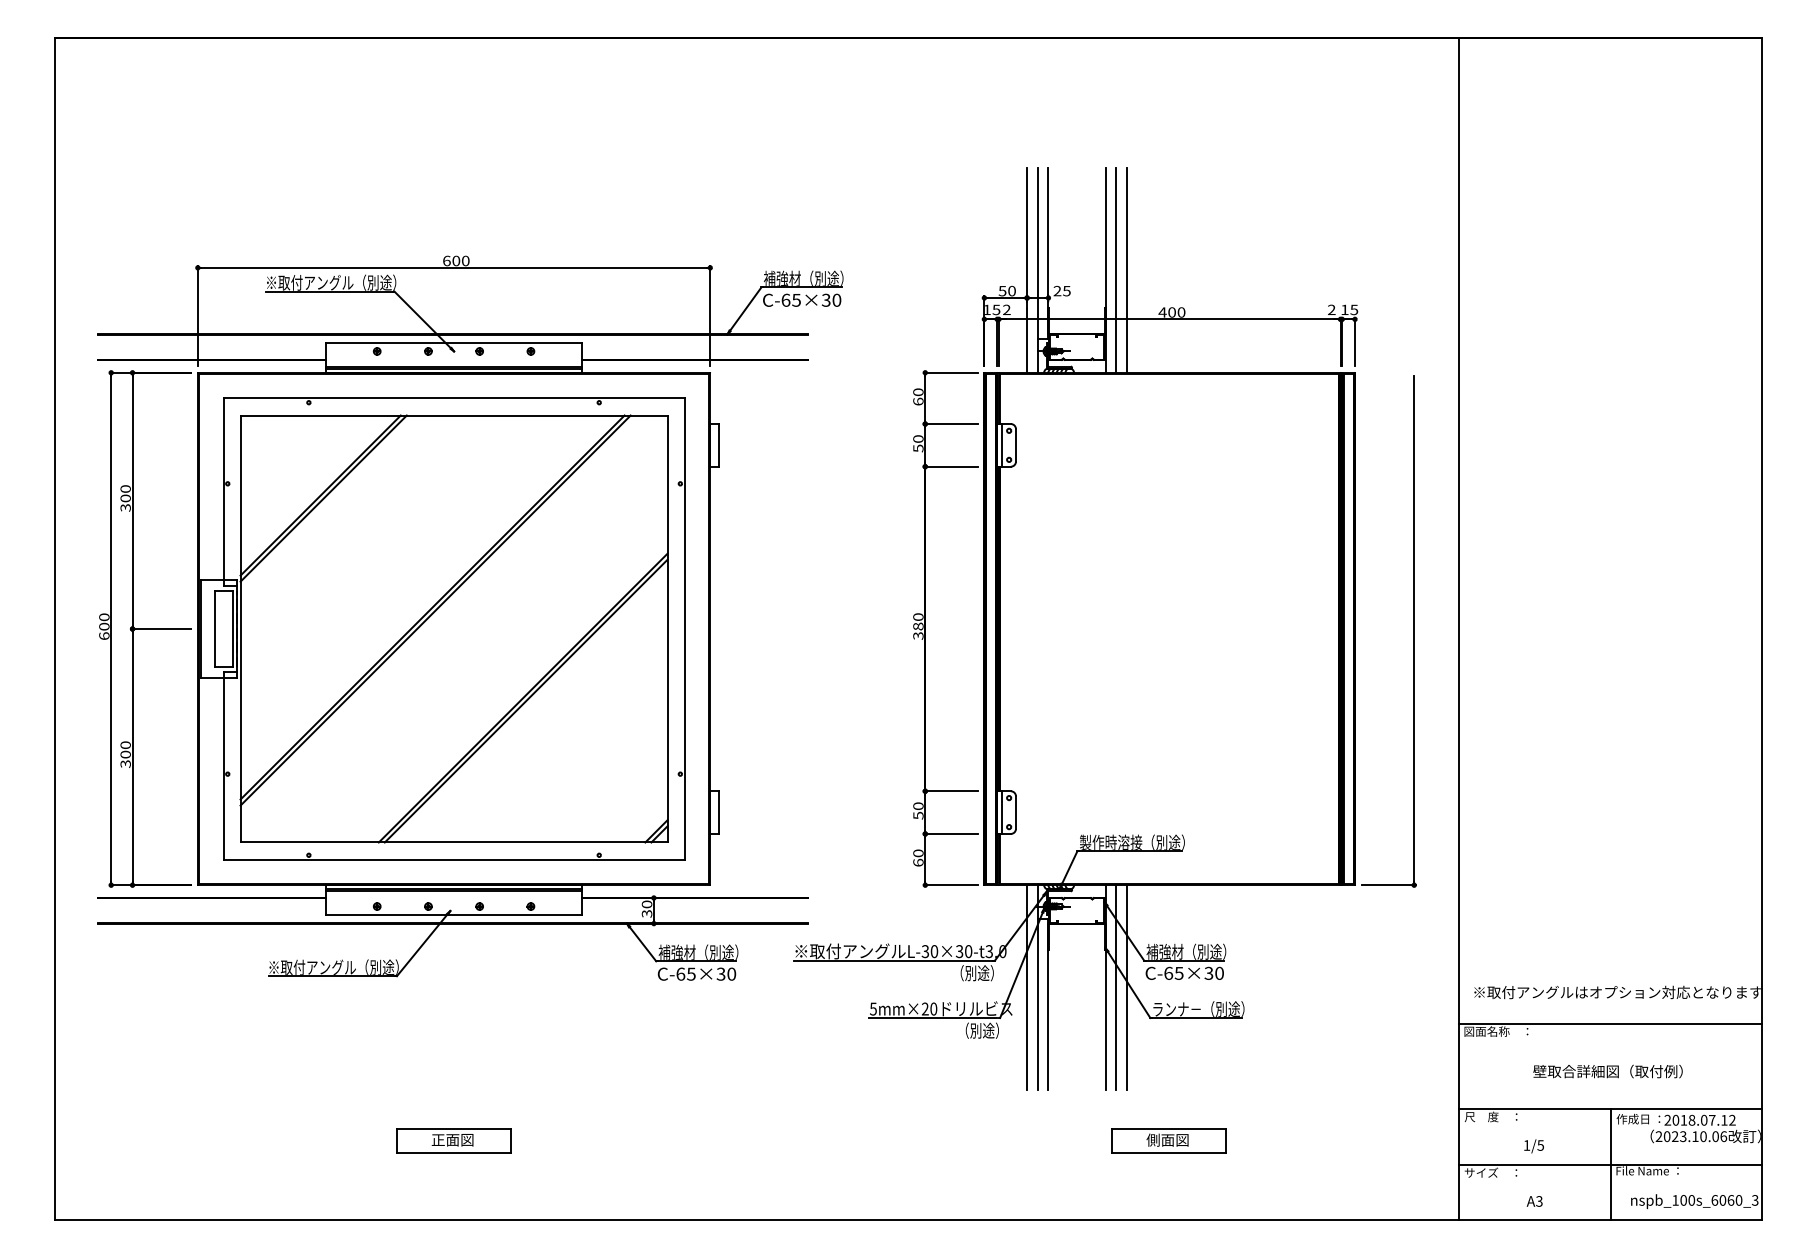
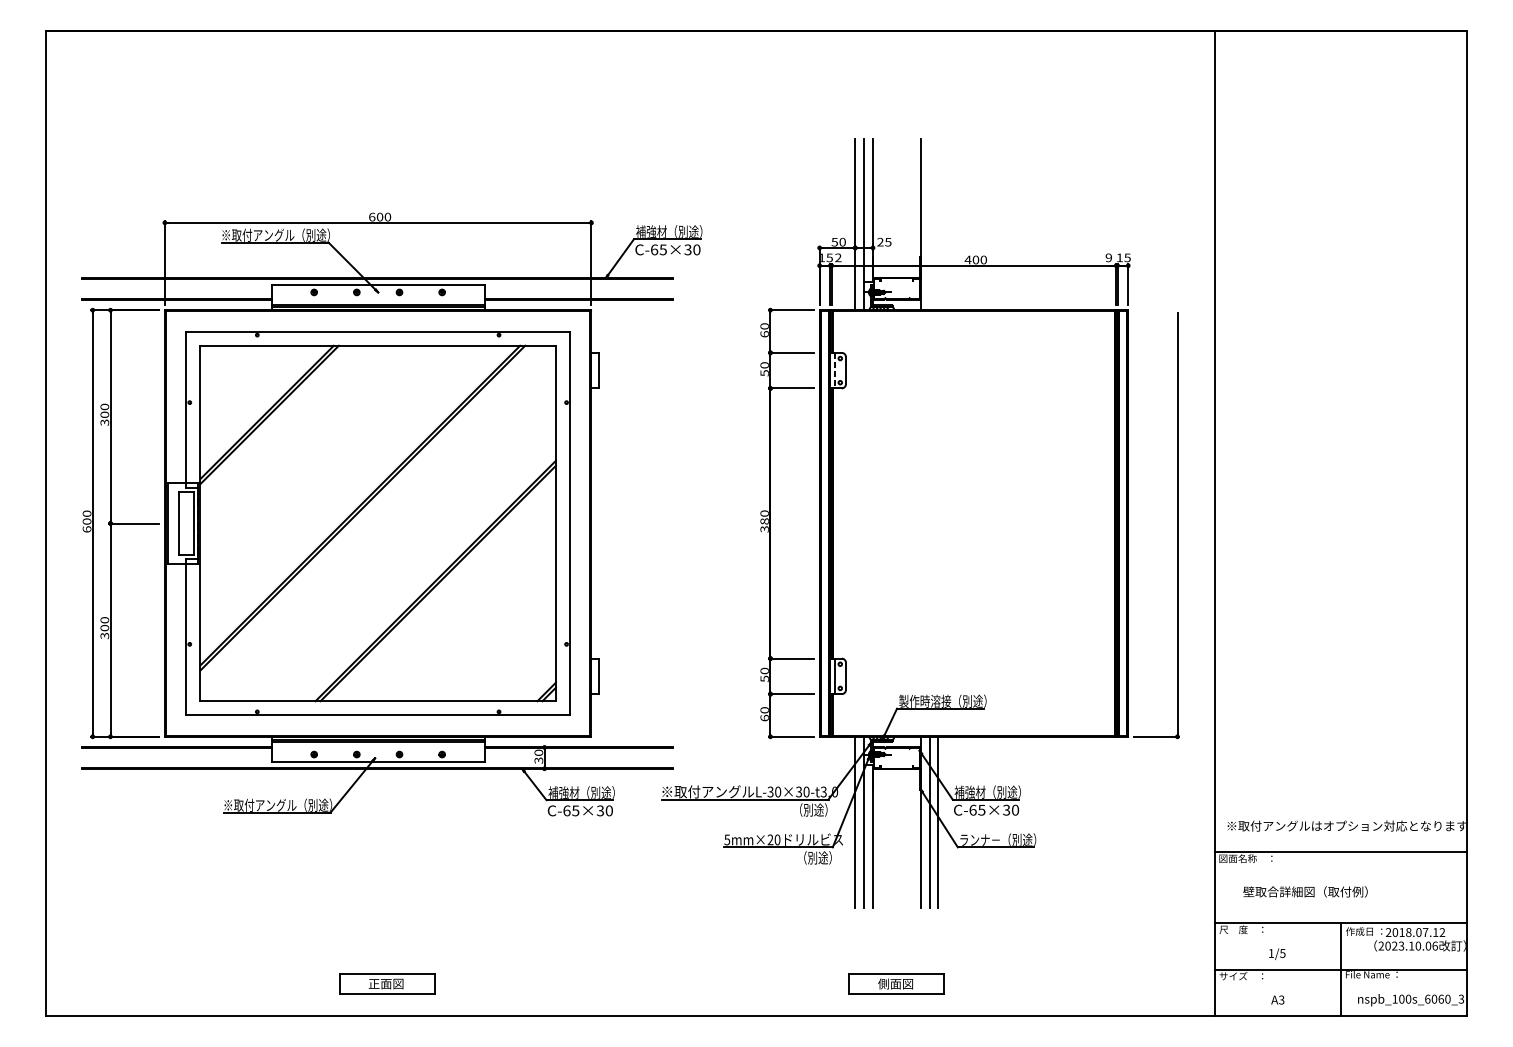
line: (1116, 269) -> (929, 224), removed
line: (1127, 269) -> (938, 224), removed
text: (1331, 310) -> (1108, 258), 2 -> 9
line: (1002, 445) -> (834, 370), solid -> dashed
text: (1607, 1071) -> (1305, 891), moved
part: (453, 1140) -> (386, 984), moved
part: (1168, 1140) -> (896, 984), moved

